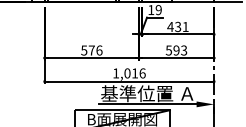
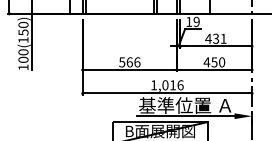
text: (91, 50) -> (129, 62), 576 -> 566
text: (176, 50) -> (214, 62), 593 -> 450

